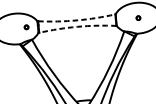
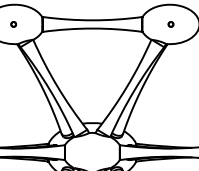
arc: (76, 20) -> (92, 20), dashed -> solid
arc: (77, 26) -> (92, 28), dashed -> solid
part: (26, 27) -> (13, 24), moved

